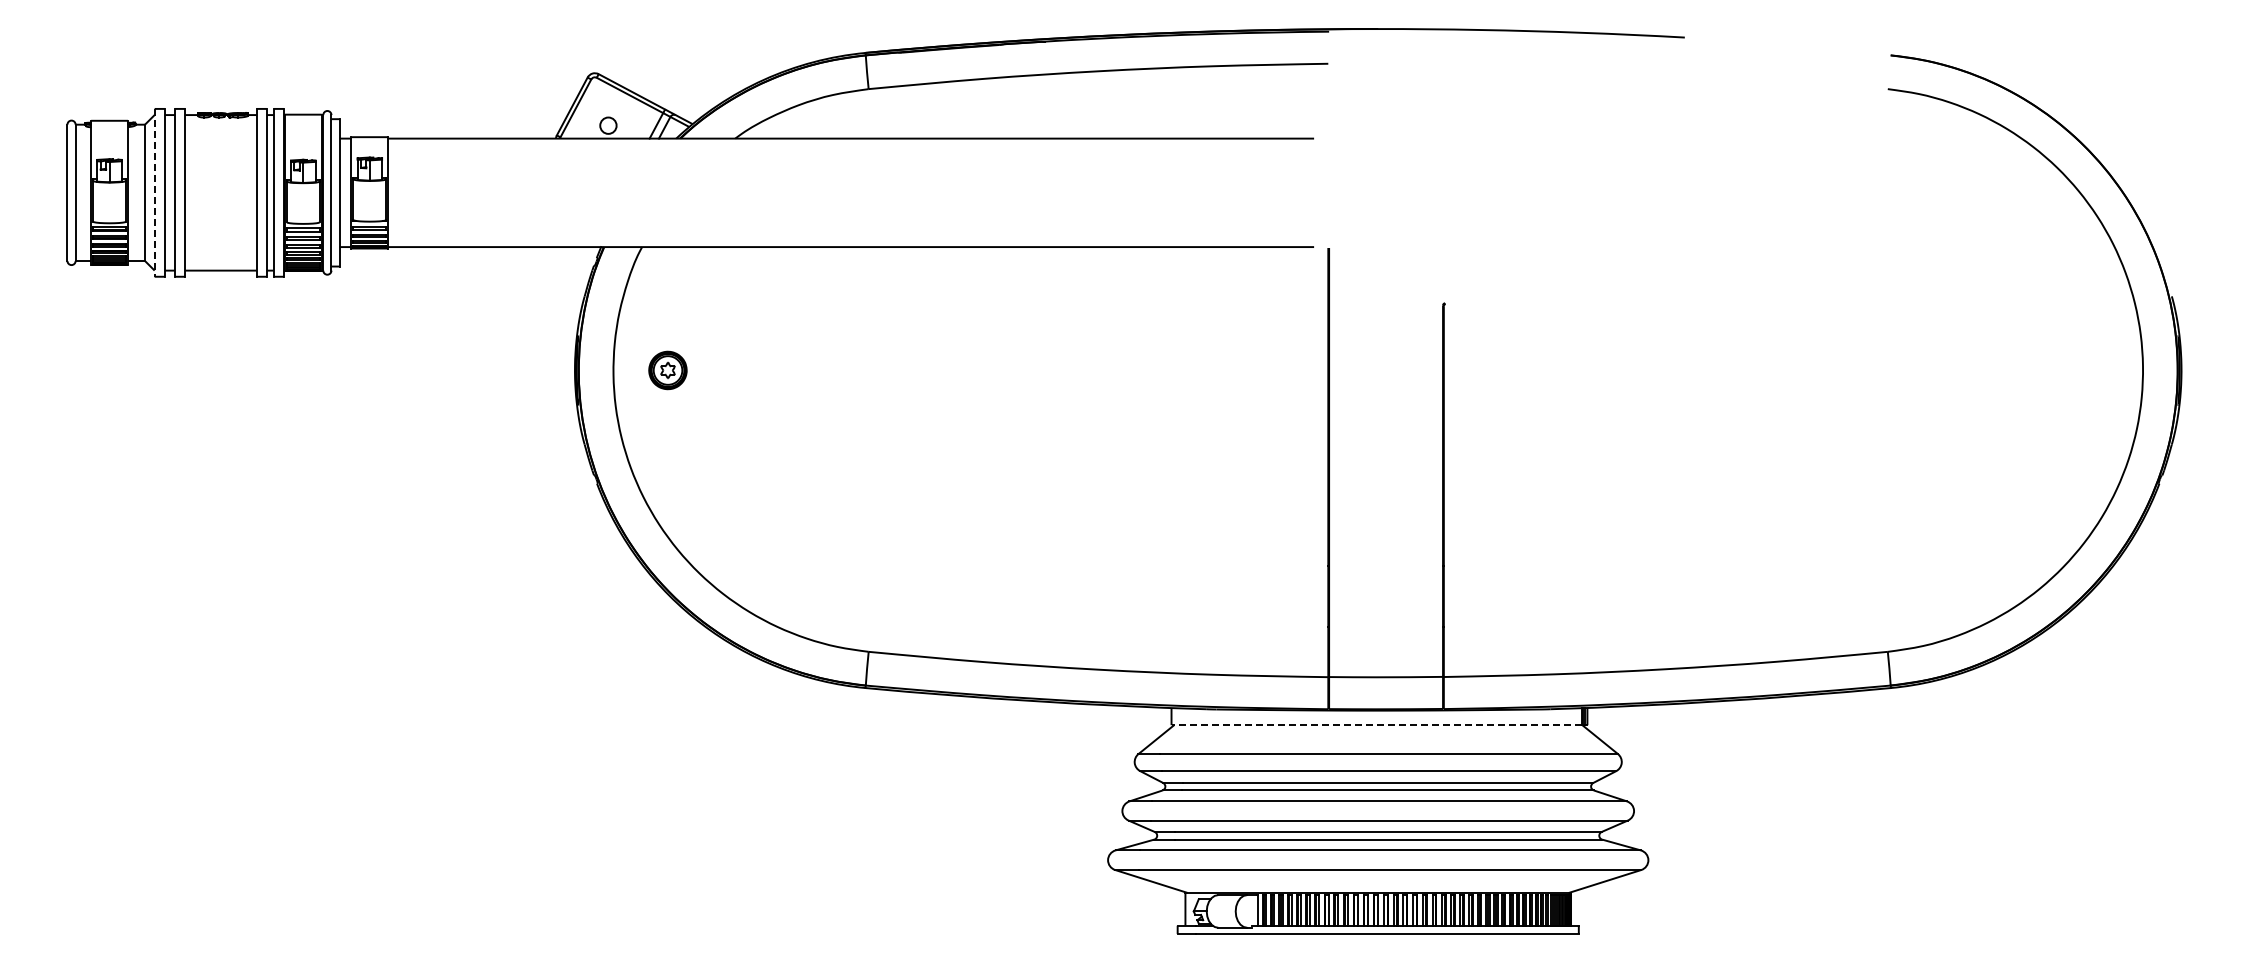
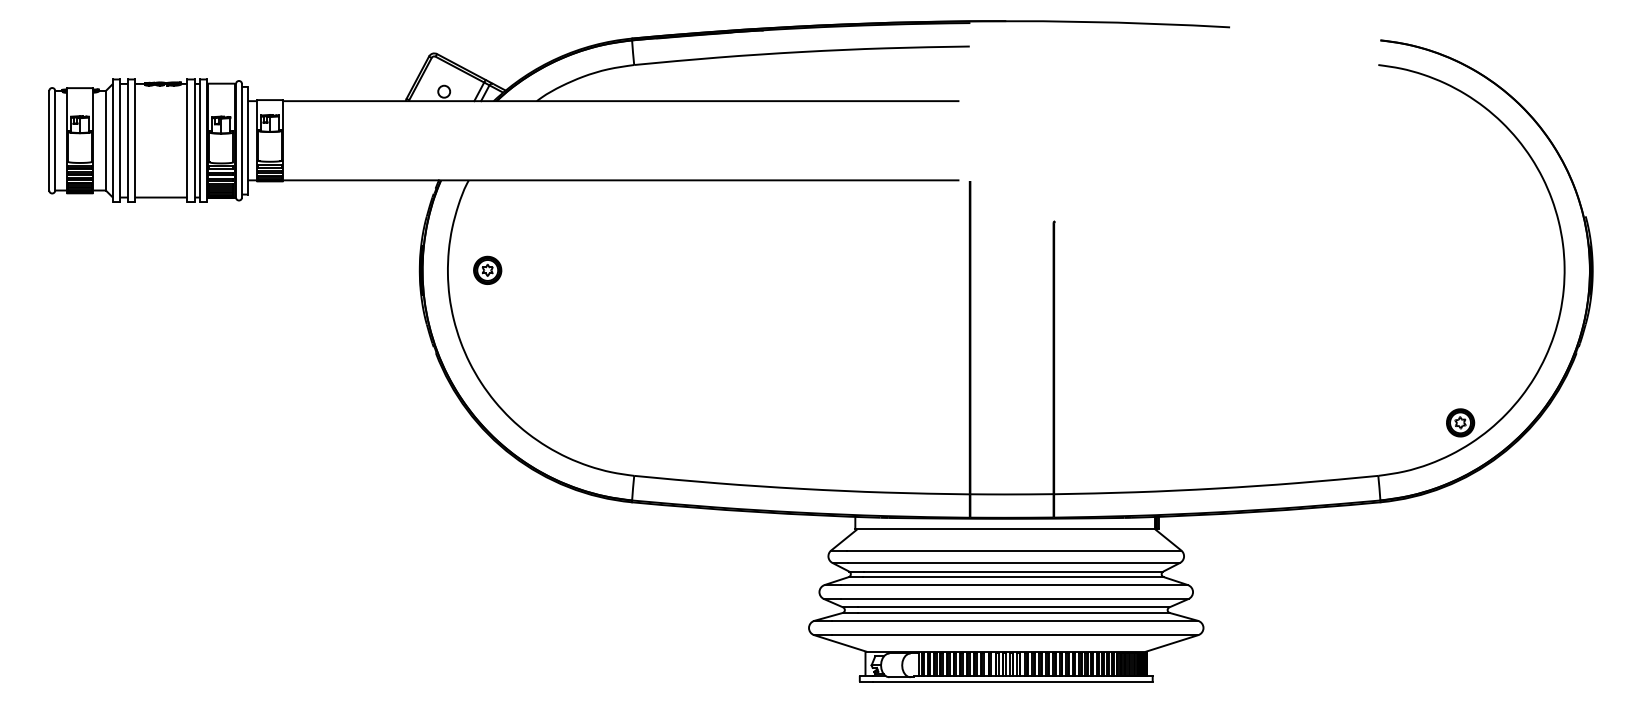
line: (154, 192) -> (112, 140), dashed -> solid
part: (2000, 578) -> (1460, 422), added
line: (1376, 725) -> (1004, 529), dashed -> solid

